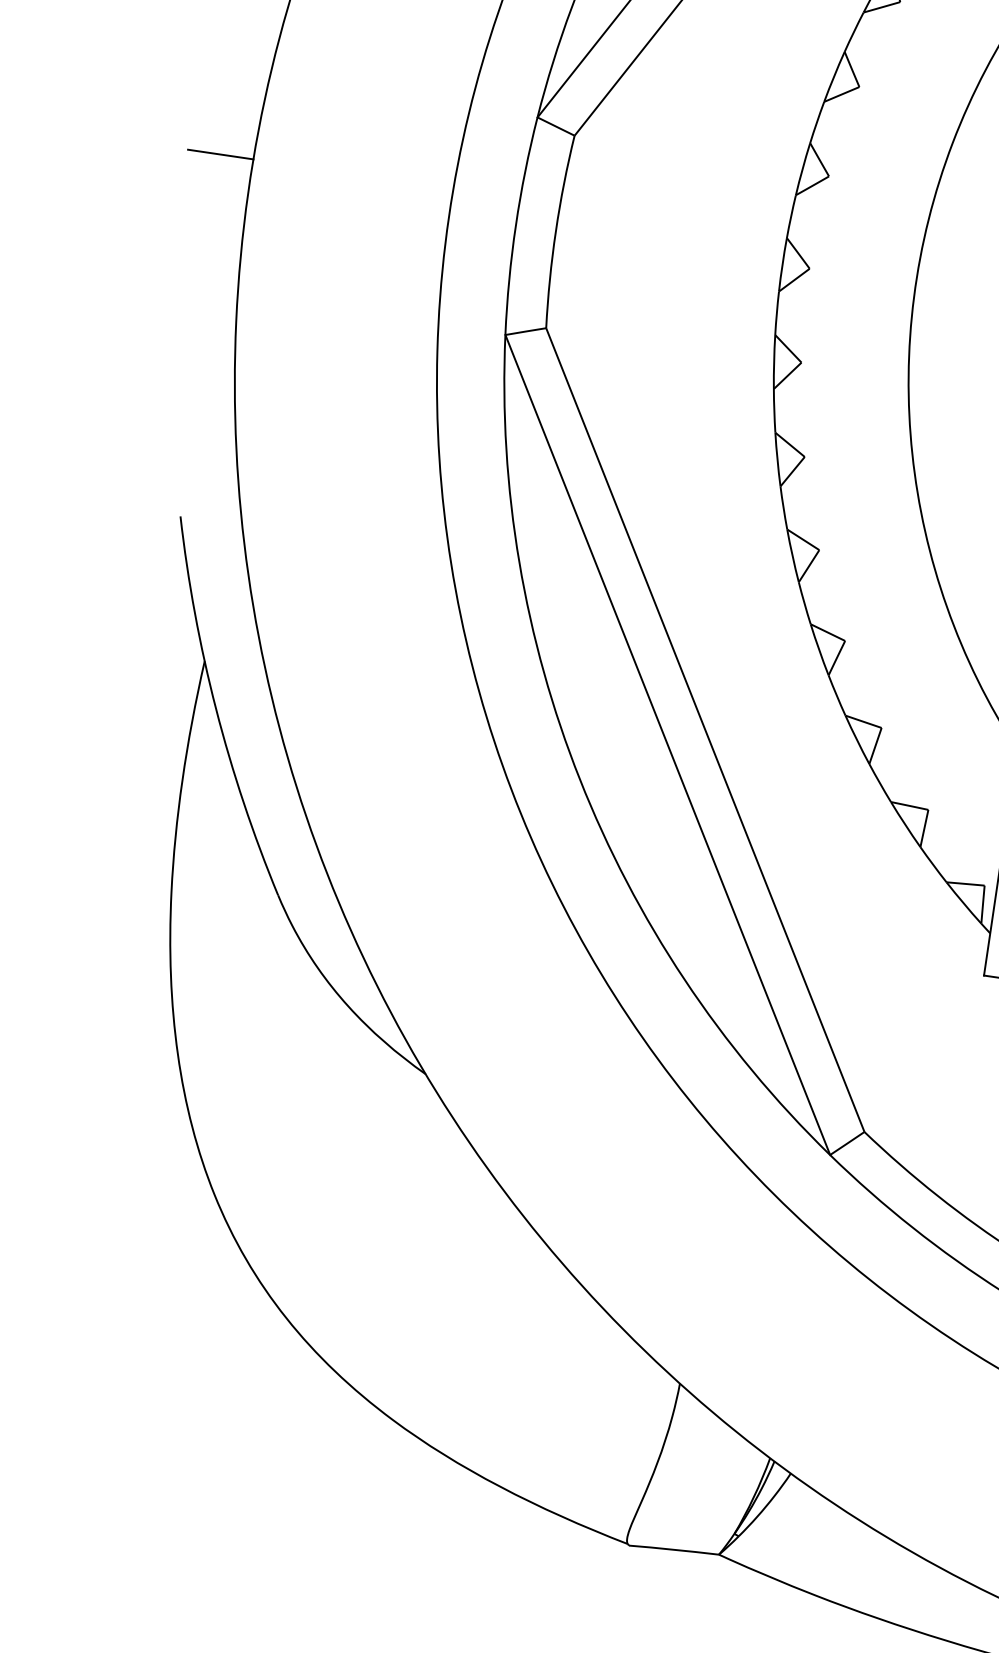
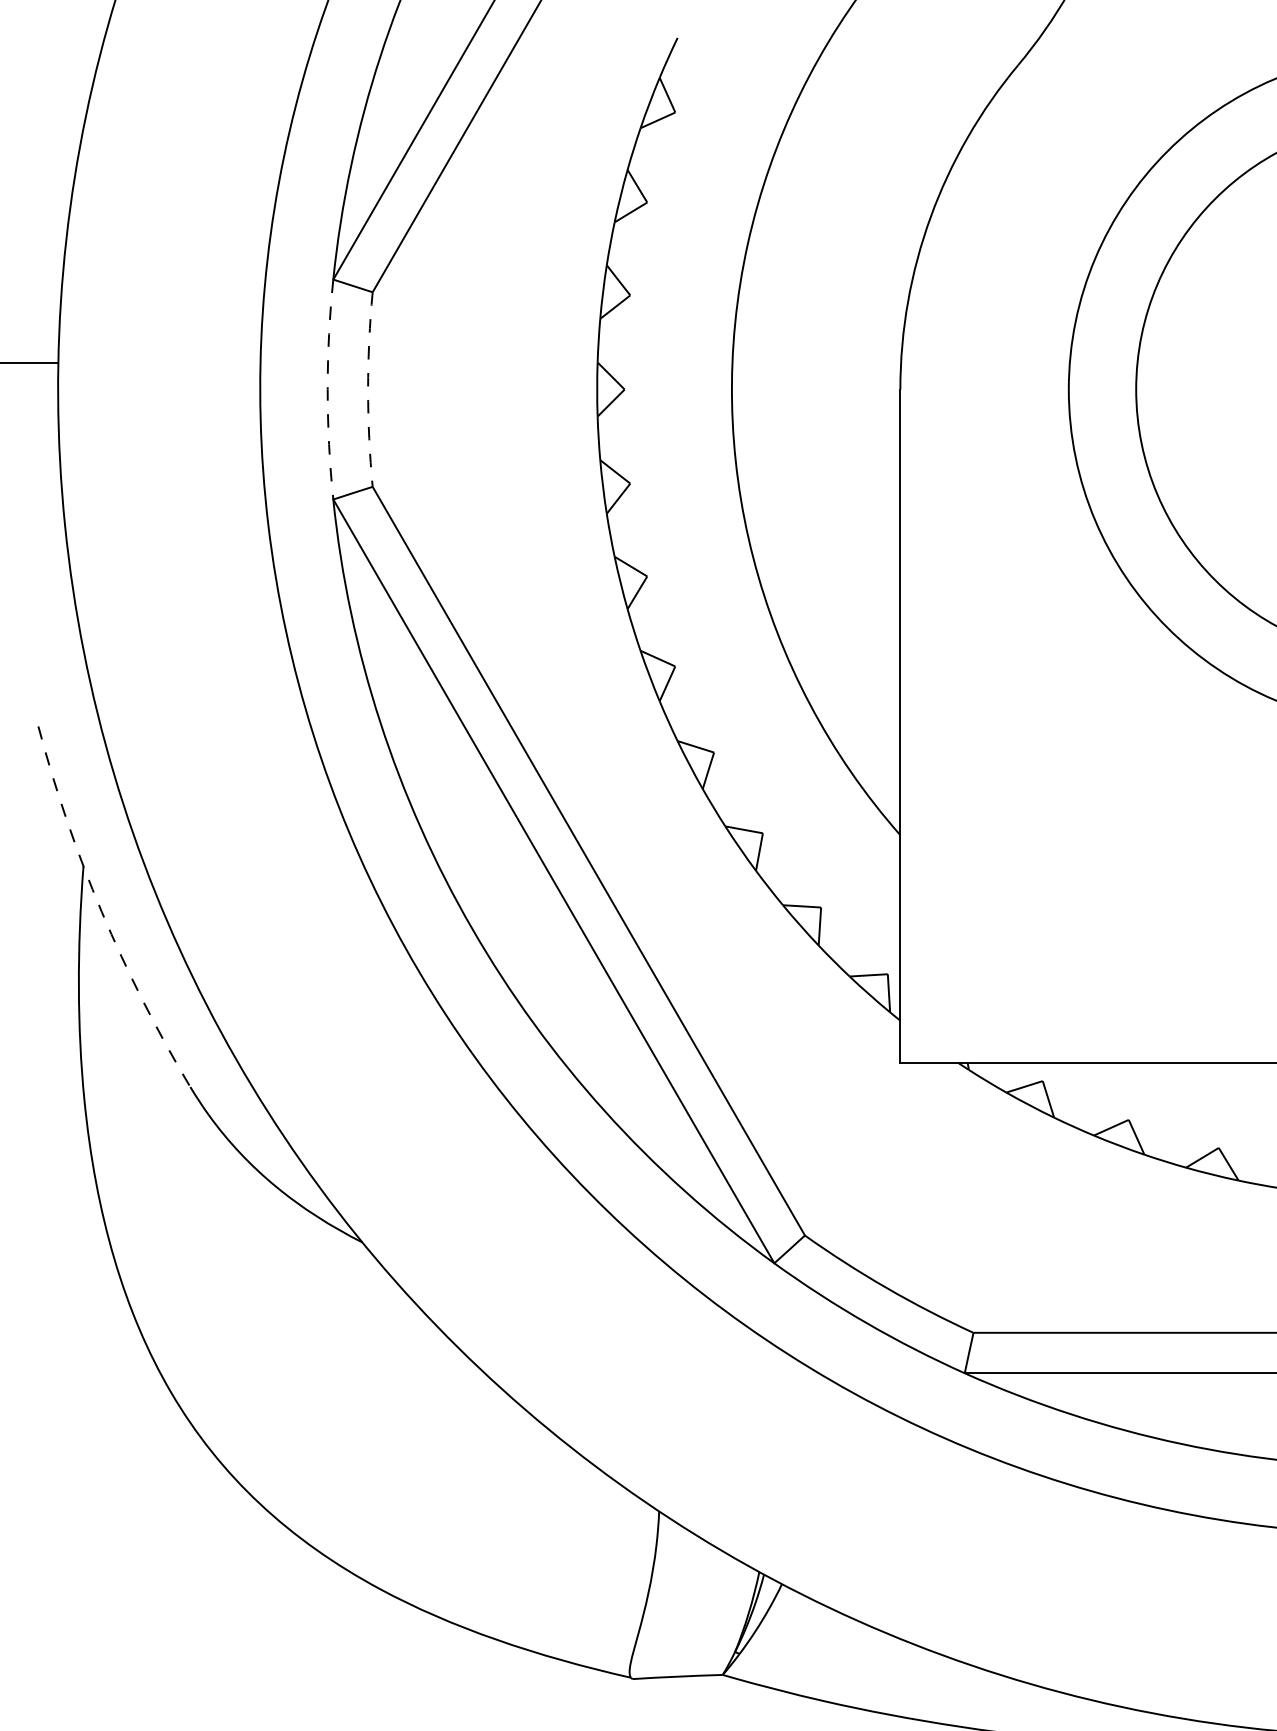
arc: (515, 225) -> (327, 389), solid -> dashed
arc: (556, 231) -> (368, 389), solid -> dashed
arc: (215, 709) -> (101, 912), solid -> dashed

